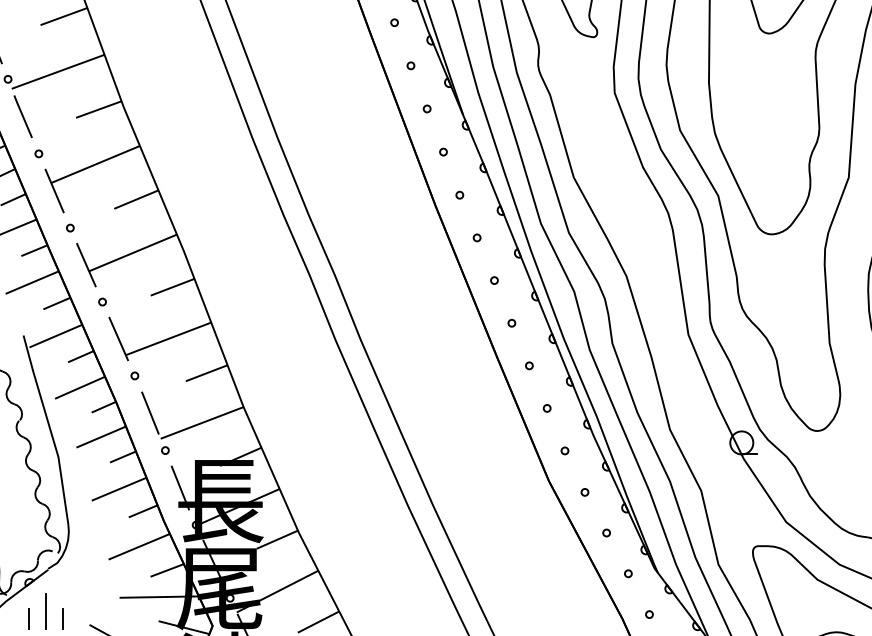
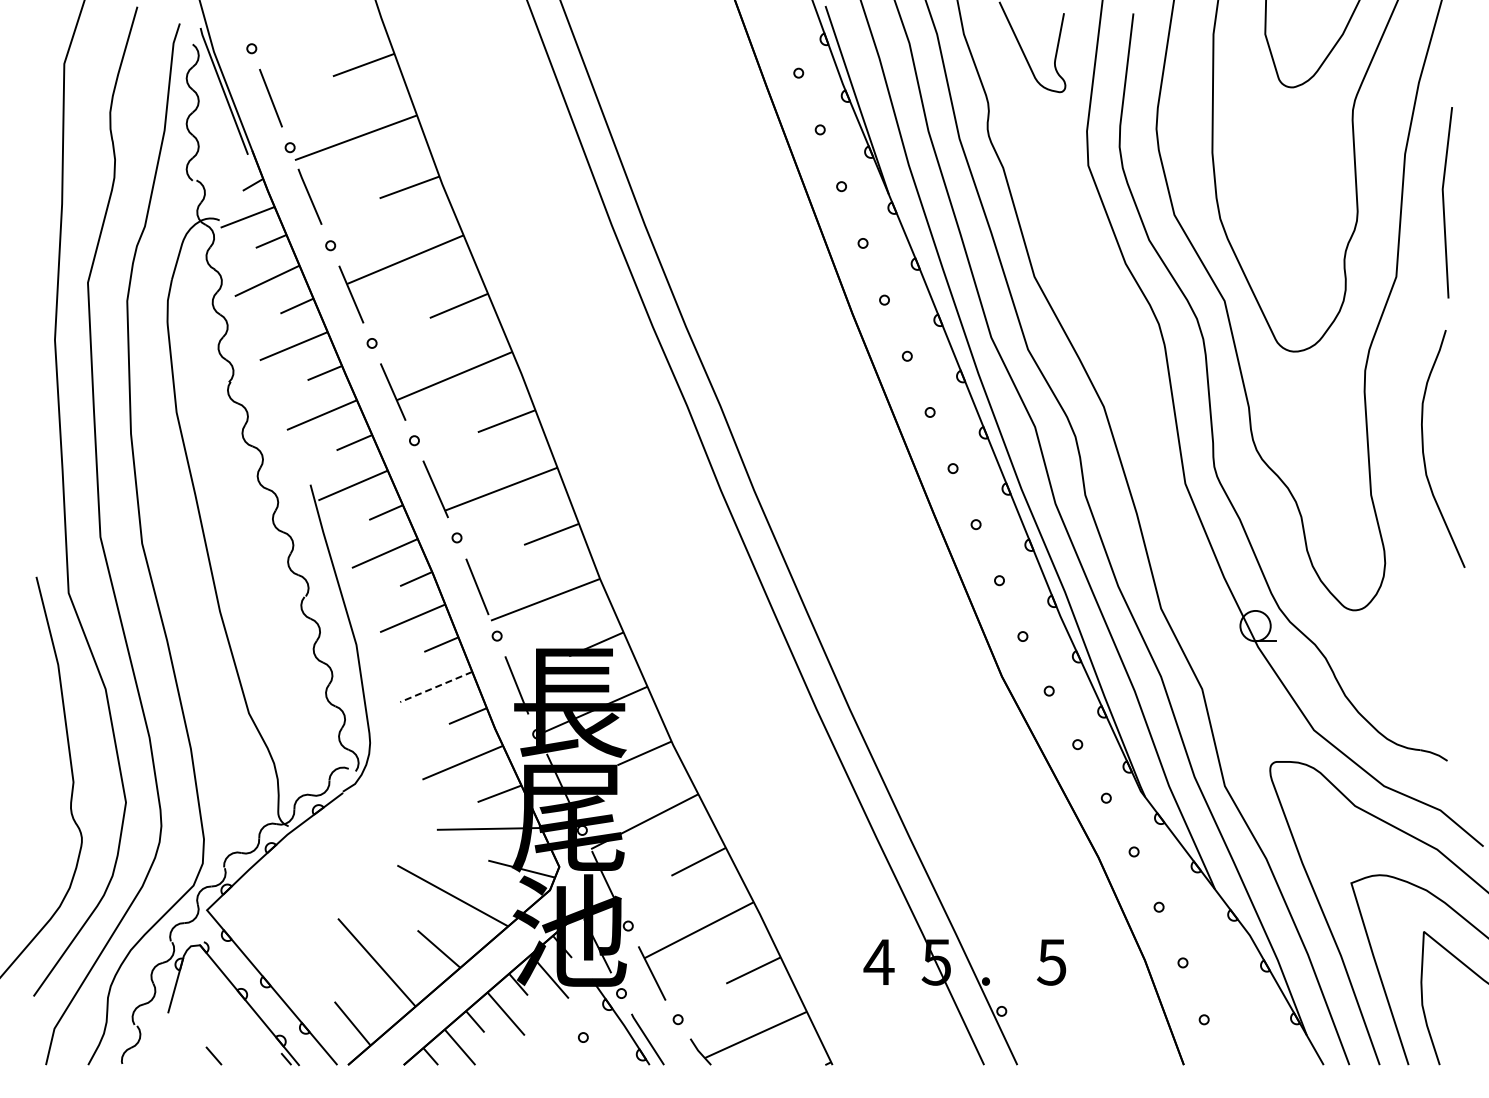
line: (118, 489) -> (435, 687), solid -> dashed
line: (45, 611) -> (339, 847), removed
line: (28, 618) -> (317, 857), removed
line: (63, 618) -> (362, 857), removed

